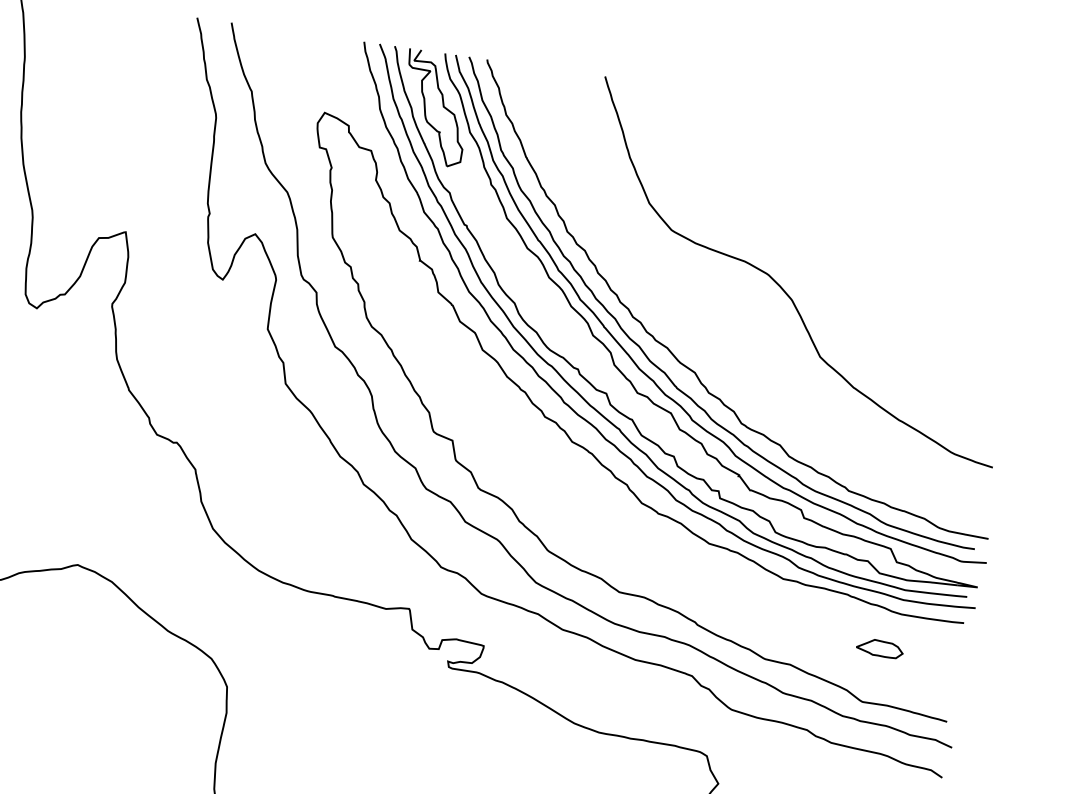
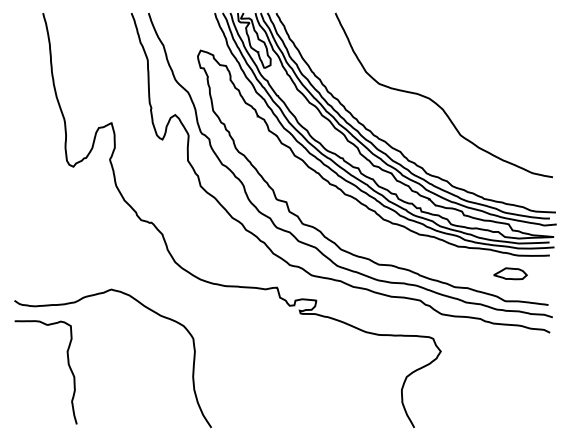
part: (880, 647) -> (510, 273), size x1.43

